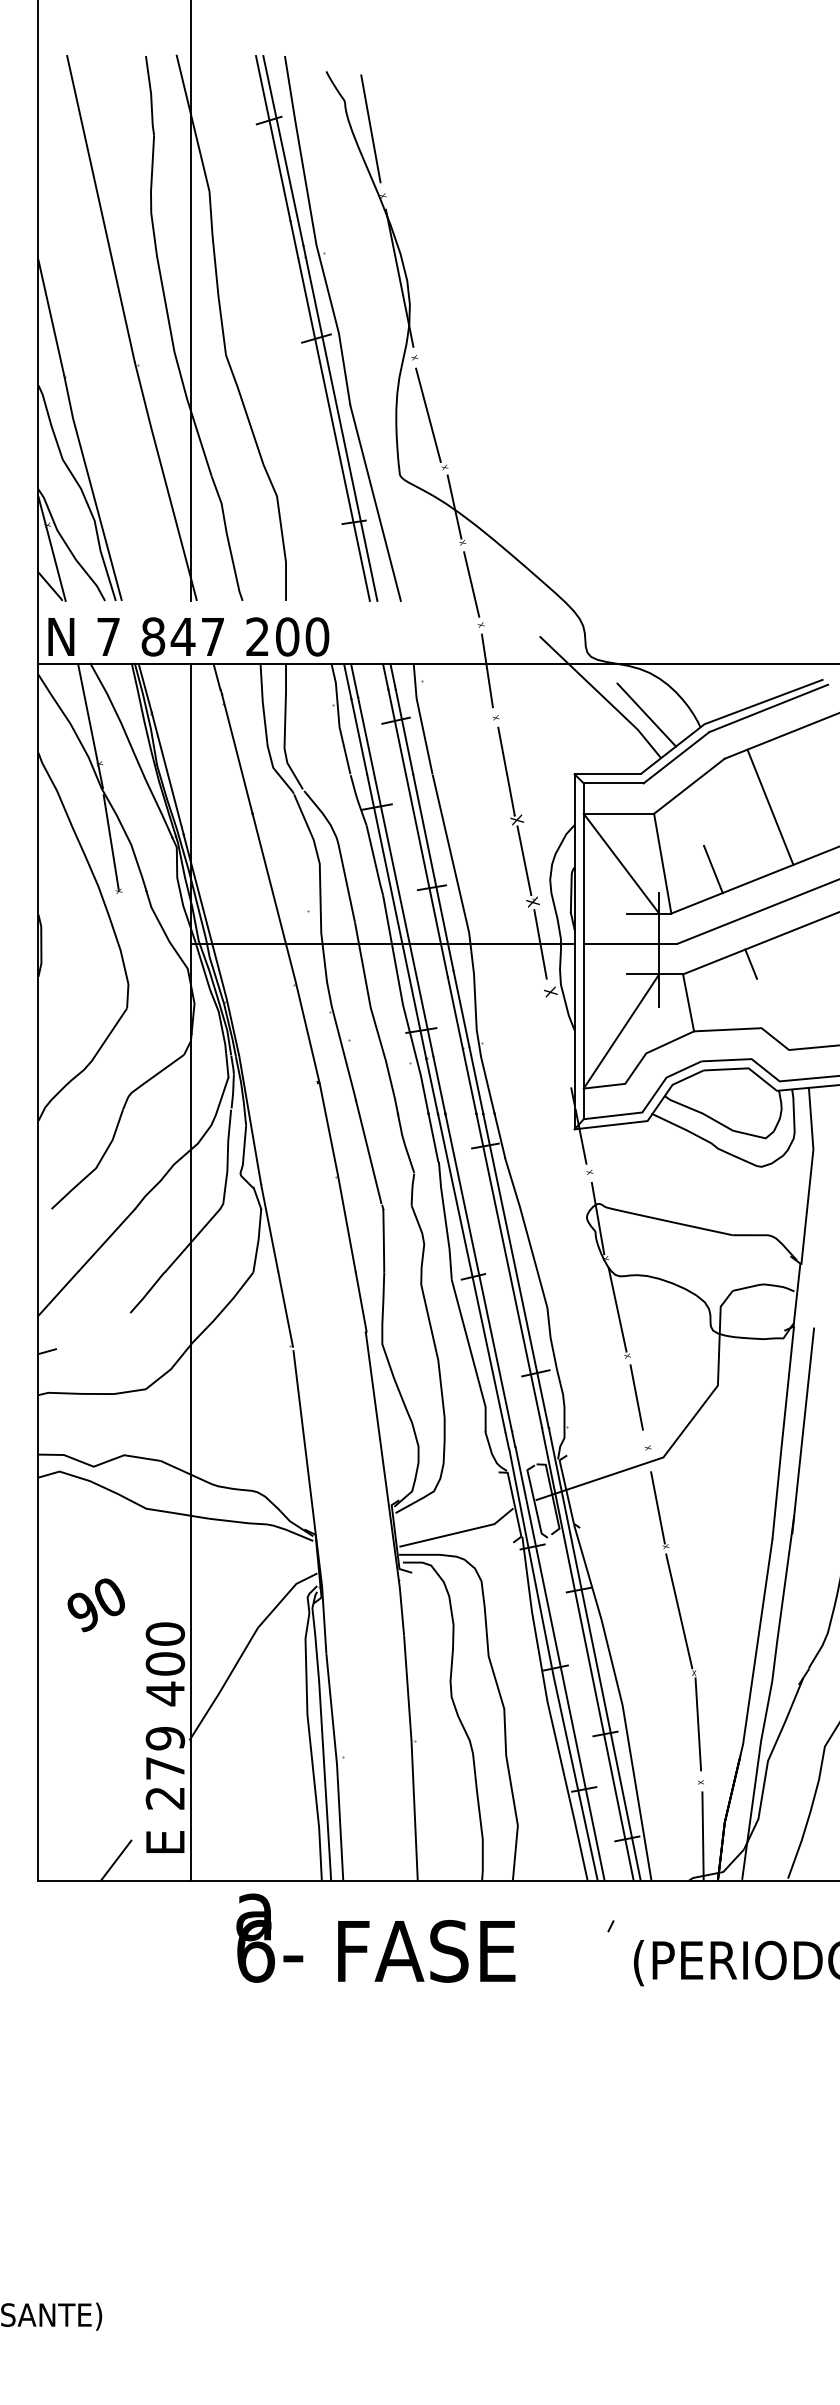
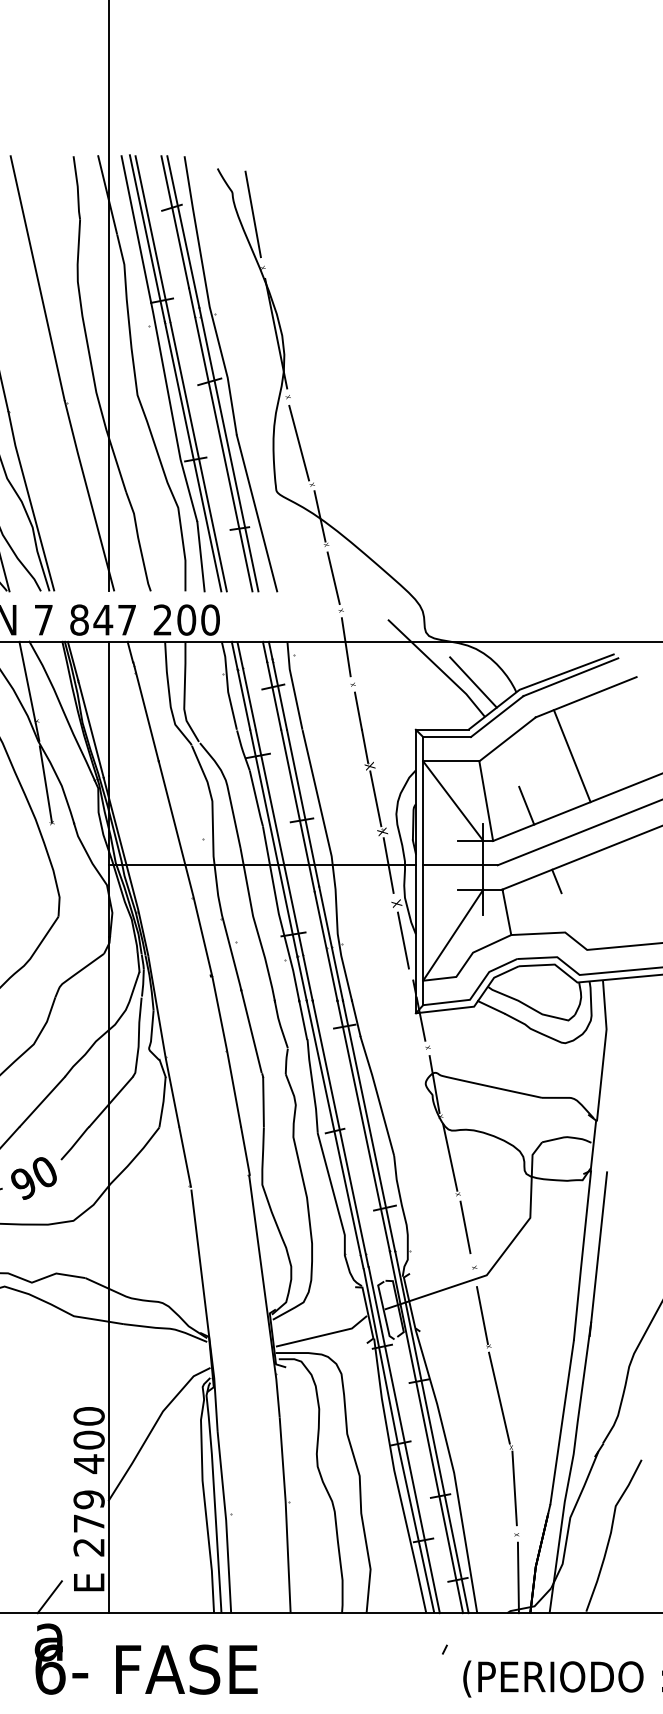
part: (271, 327) -> (173, 373), added
line: (558, 1038) -> (403, 940), added
text: (95, 1605) -> (33, 1178), moved
text: (375, 1937) -> (145, 1658), moved

